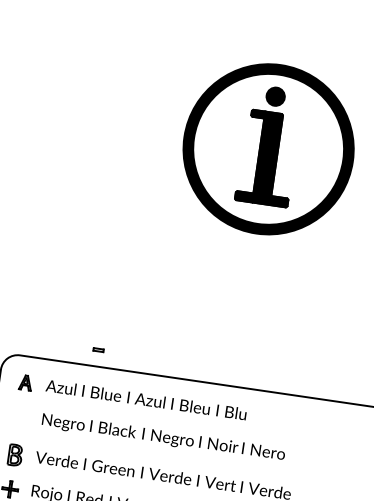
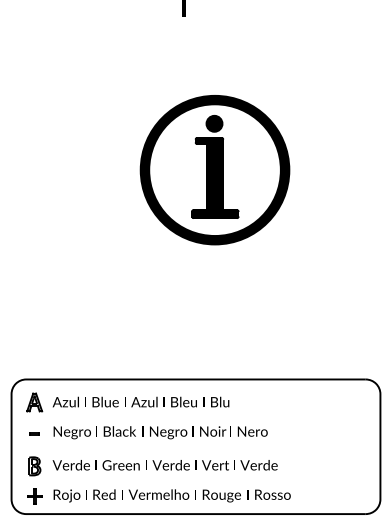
part: (98, 349) -> (34, 433), moved
part: (25, 382) -> (34, 402), size x1.43

